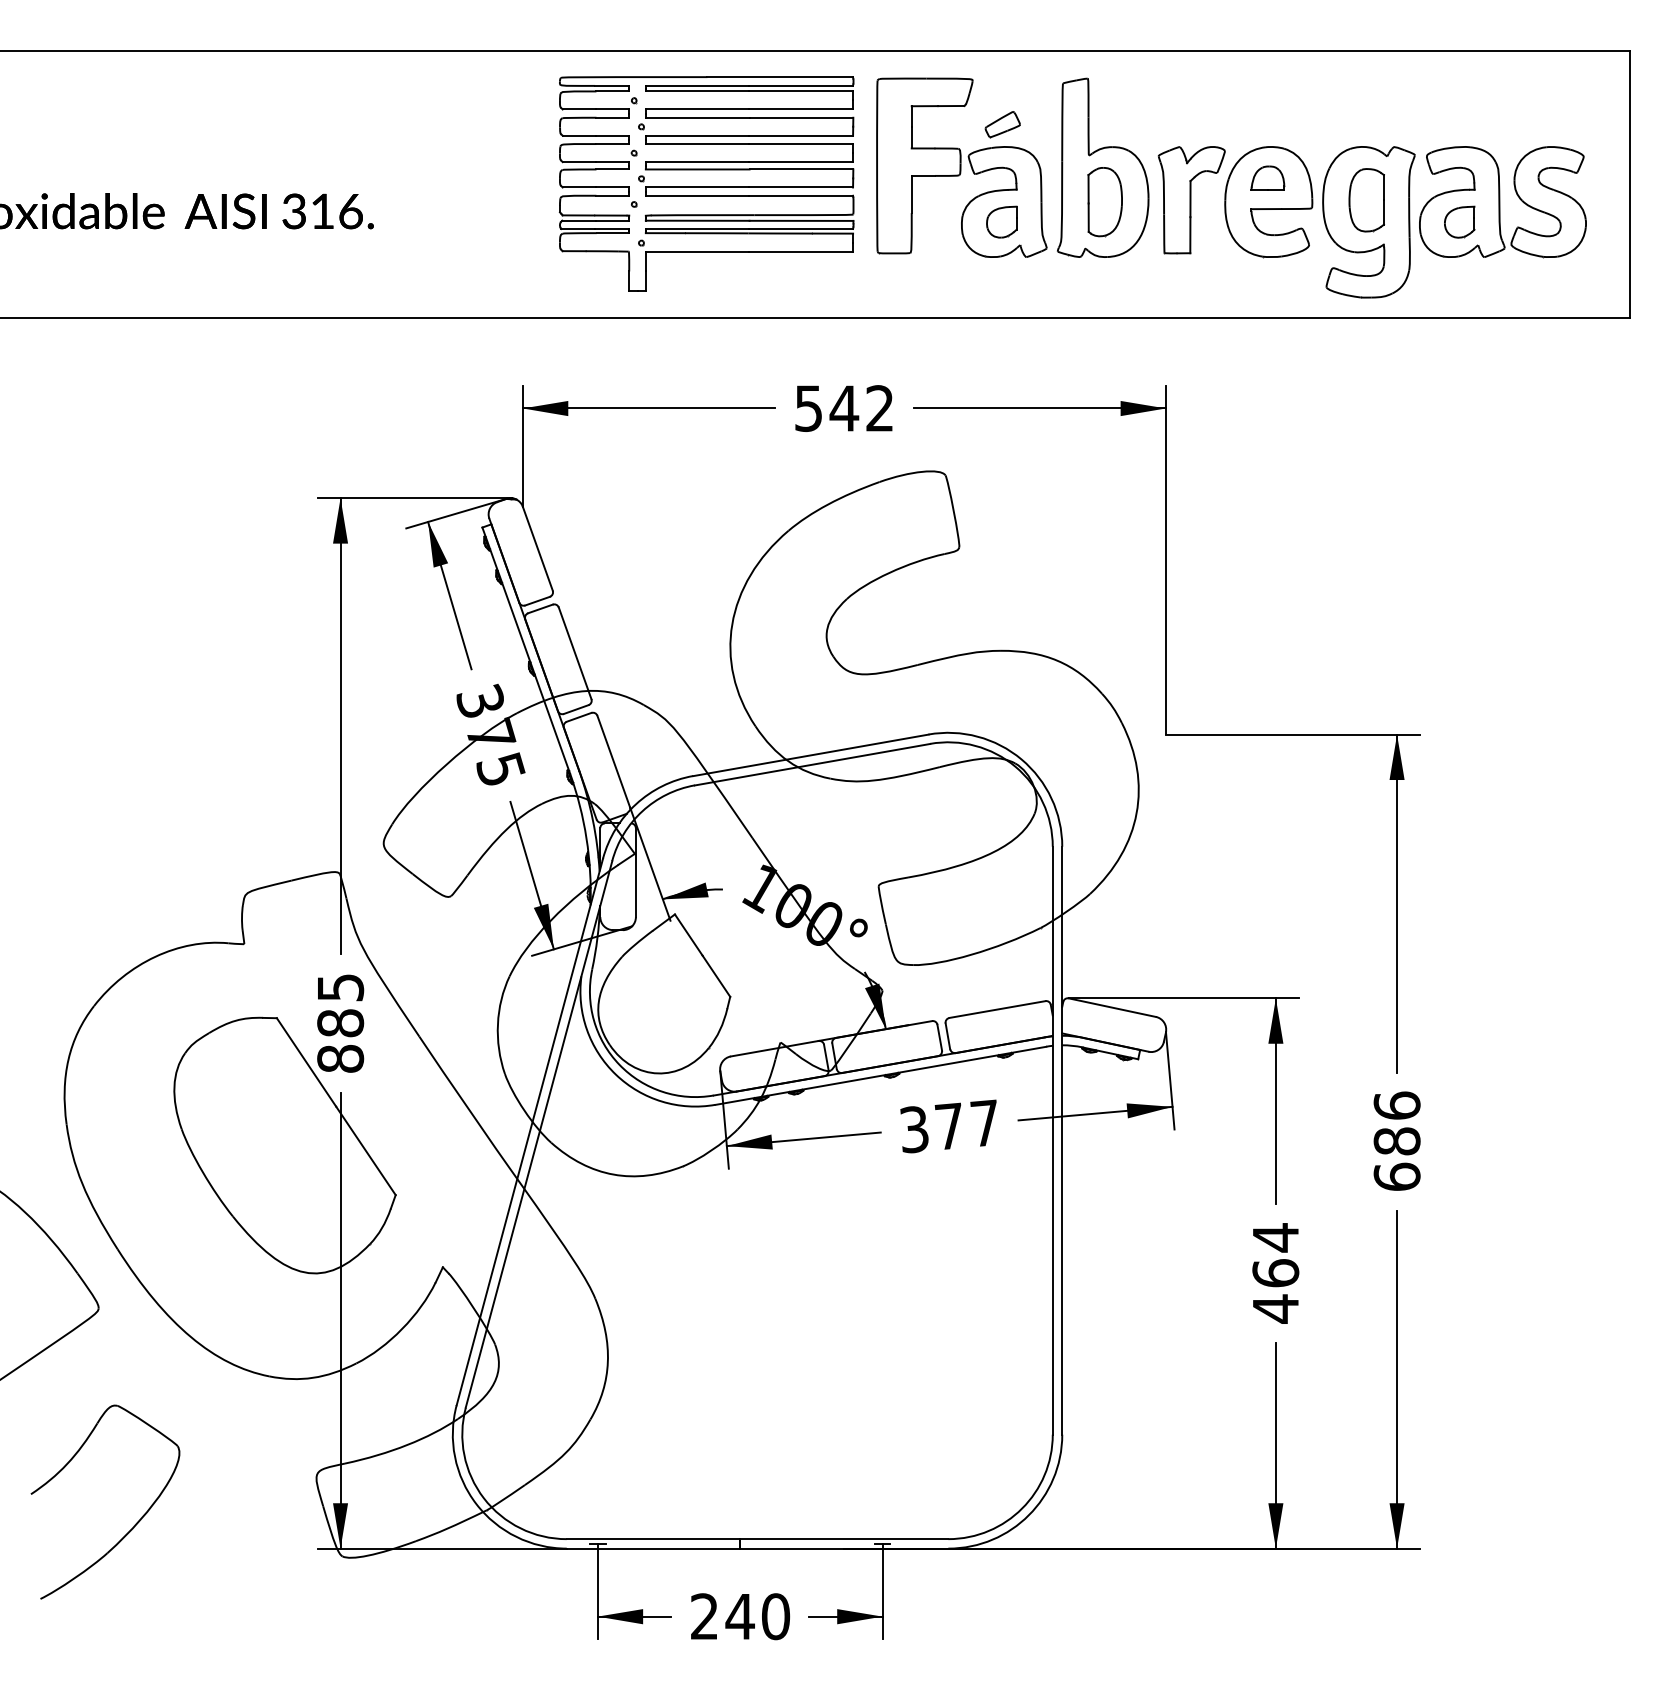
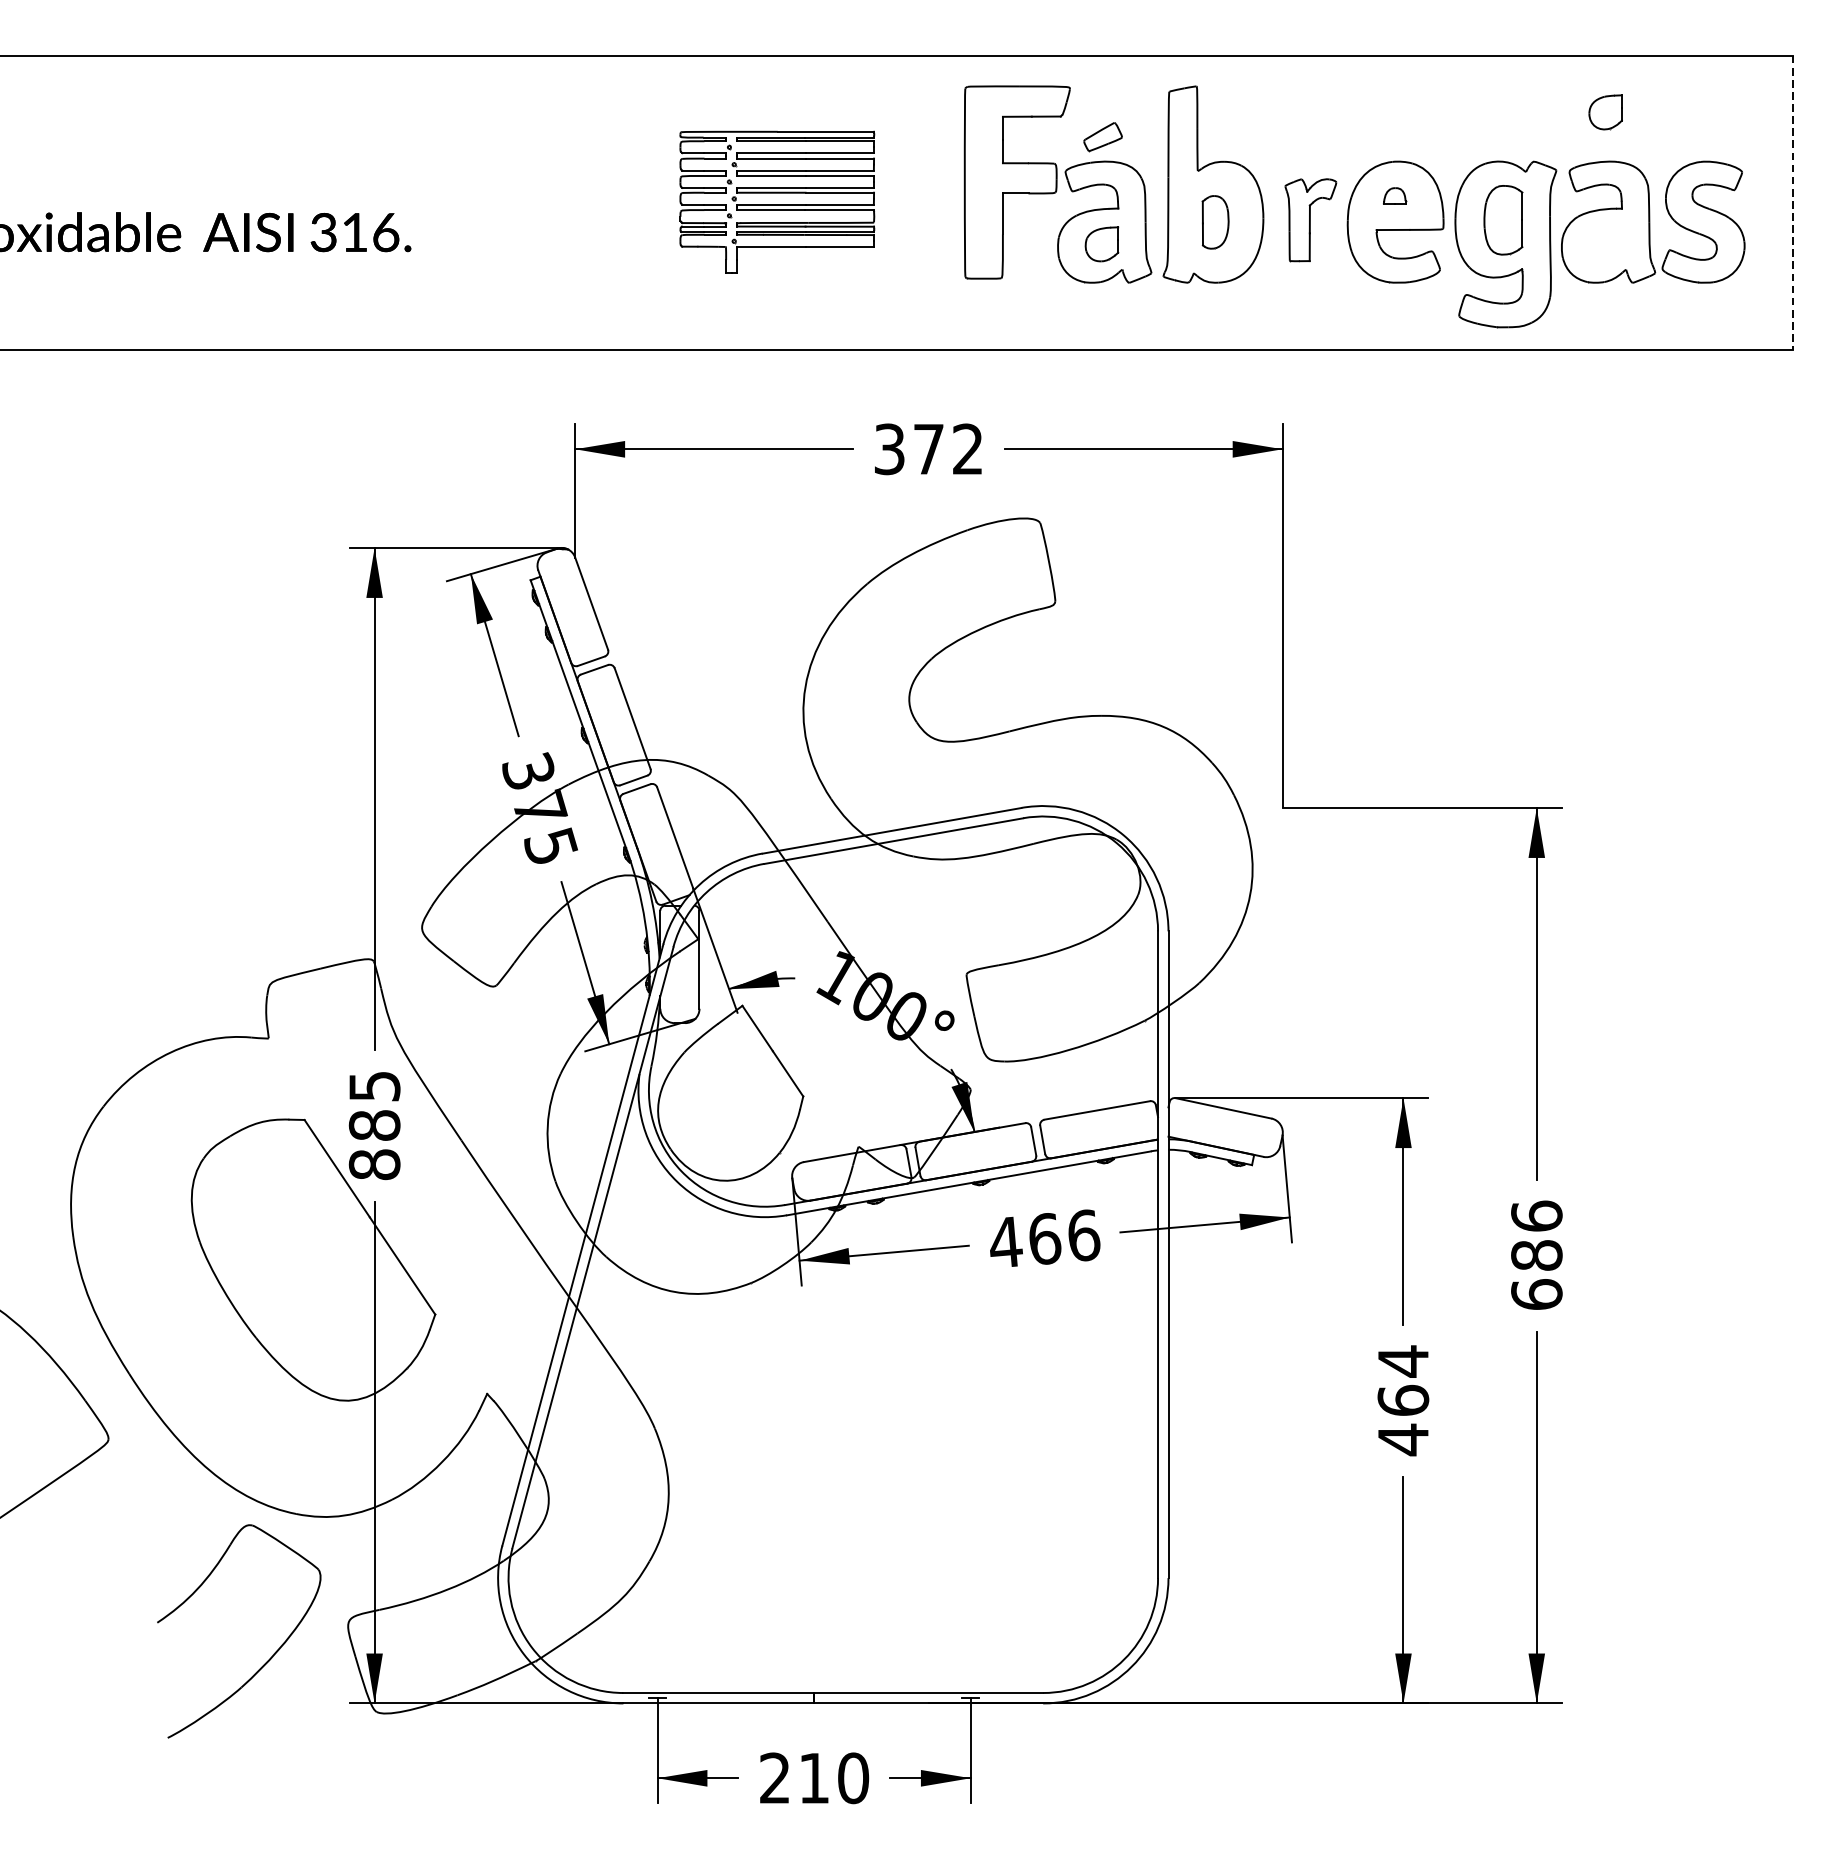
part: (1267, 177) -> (1394, 195), size x0.6
part: (706, 183) -> (777, 201), size x0.6
line: (1629, 184) -> (1792, 202), solid -> dashed
part: (1191, 200) -> (1310, 220), size x0.7
part: (1104, 202) -> (1214, 222), size x0.7
part: (1459, 221) -> (1605, 111), moved
text: (827, 408) -> (910, 449), 542 -> 372
text: (950, 1126) -> (1045, 1239), 377 -> 466
part: (134, 1524) -> (271, 1656), moved
text: (739, 1616) -> (813, 1778), 240 -> 210

